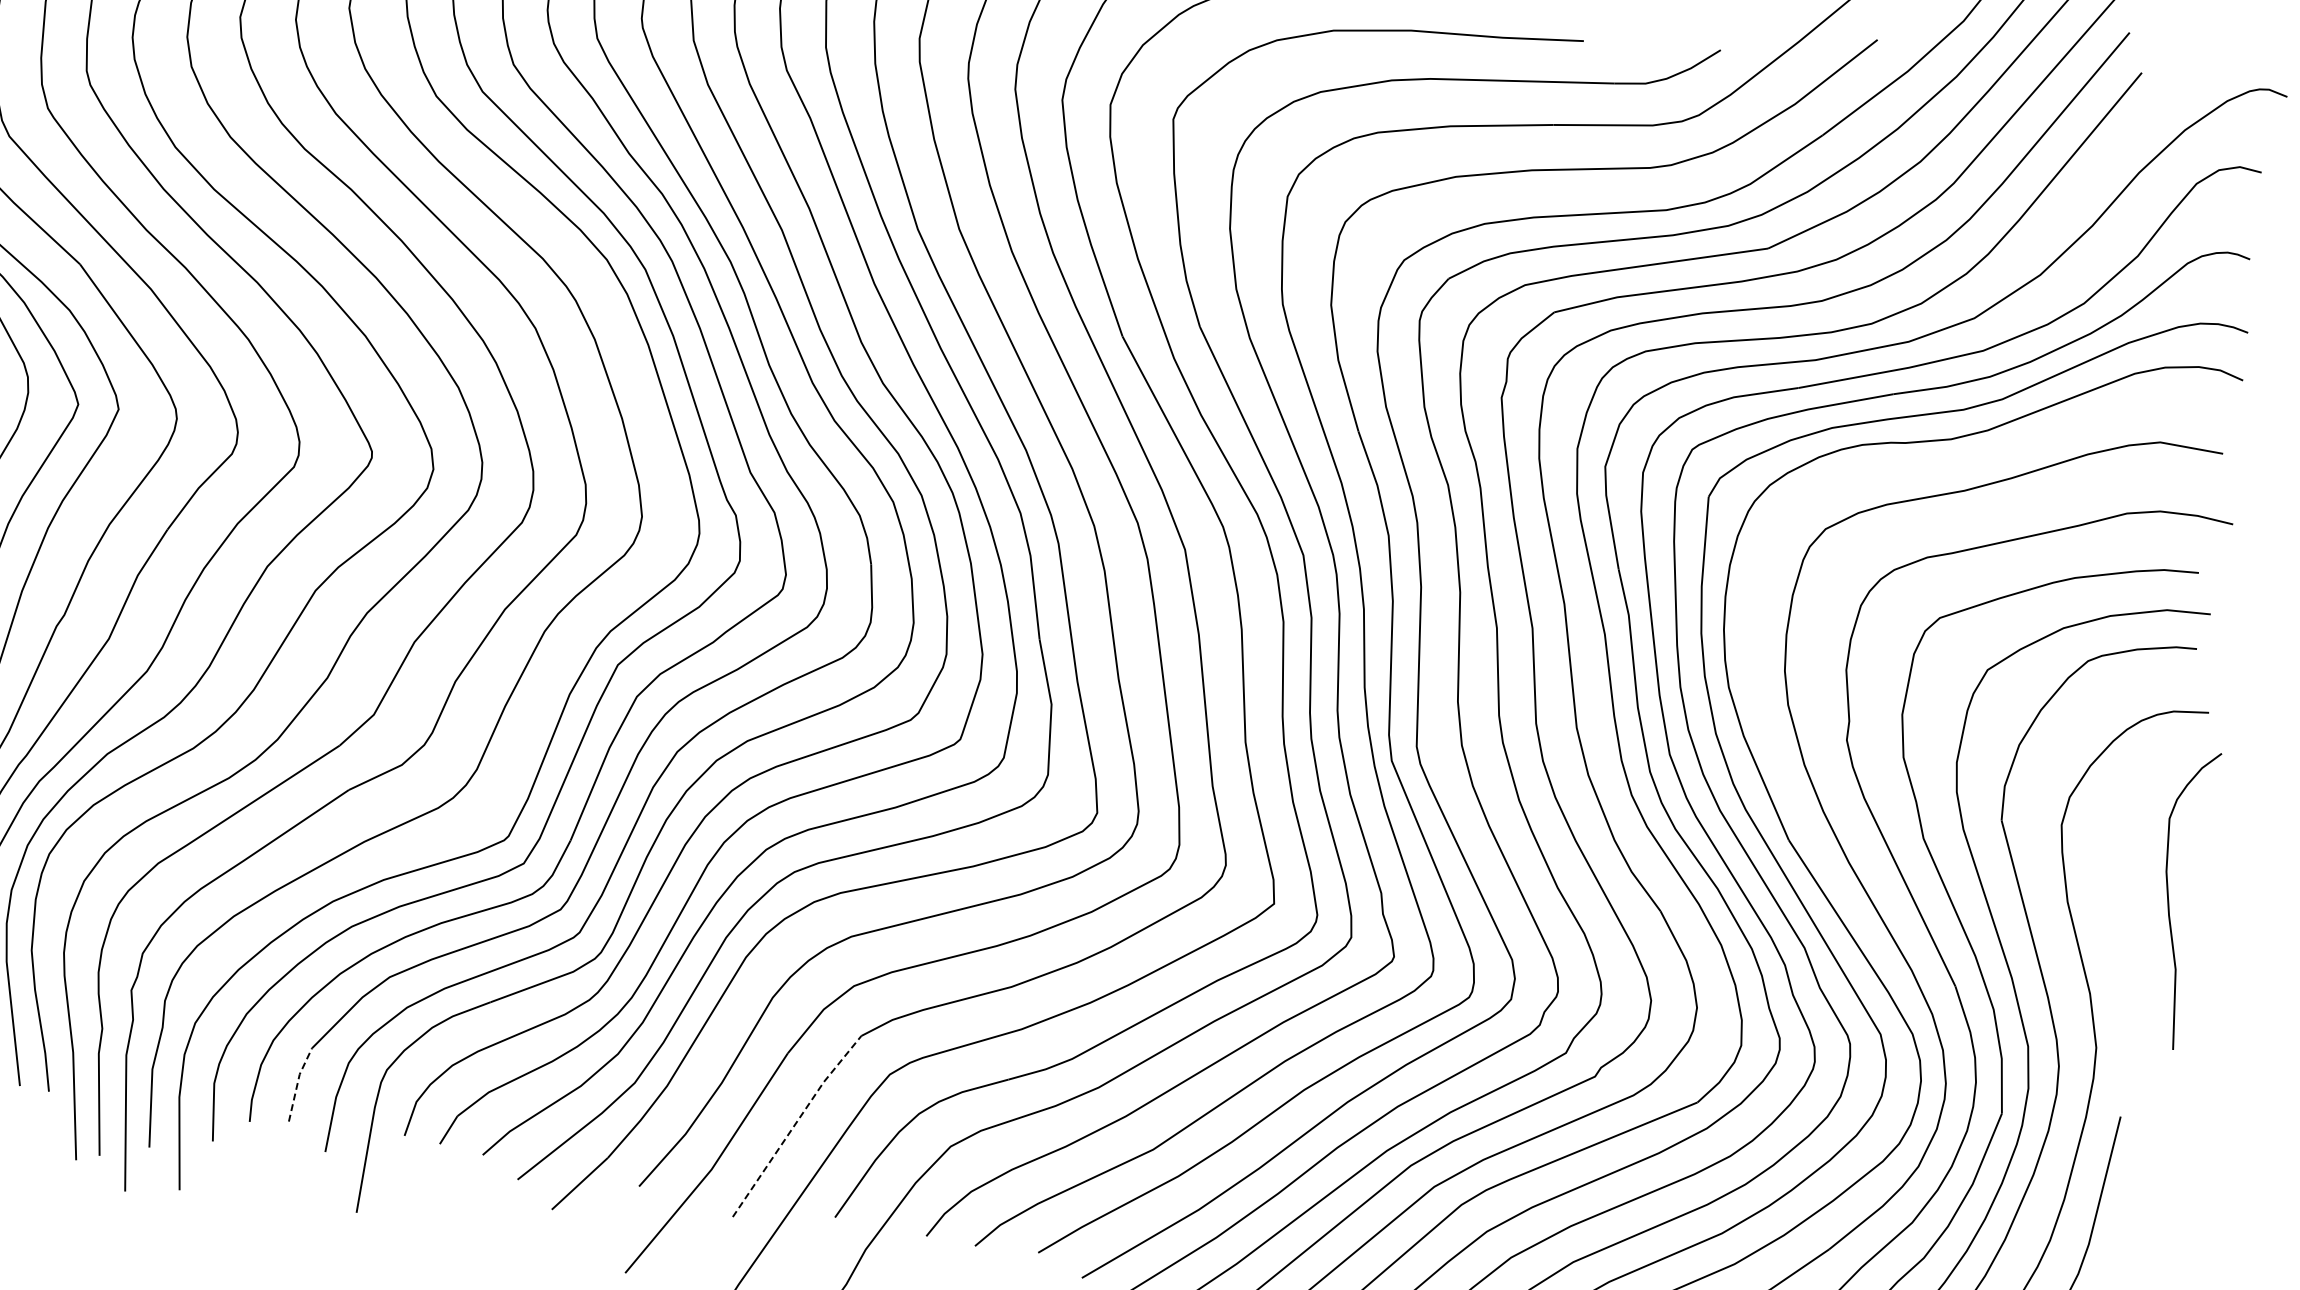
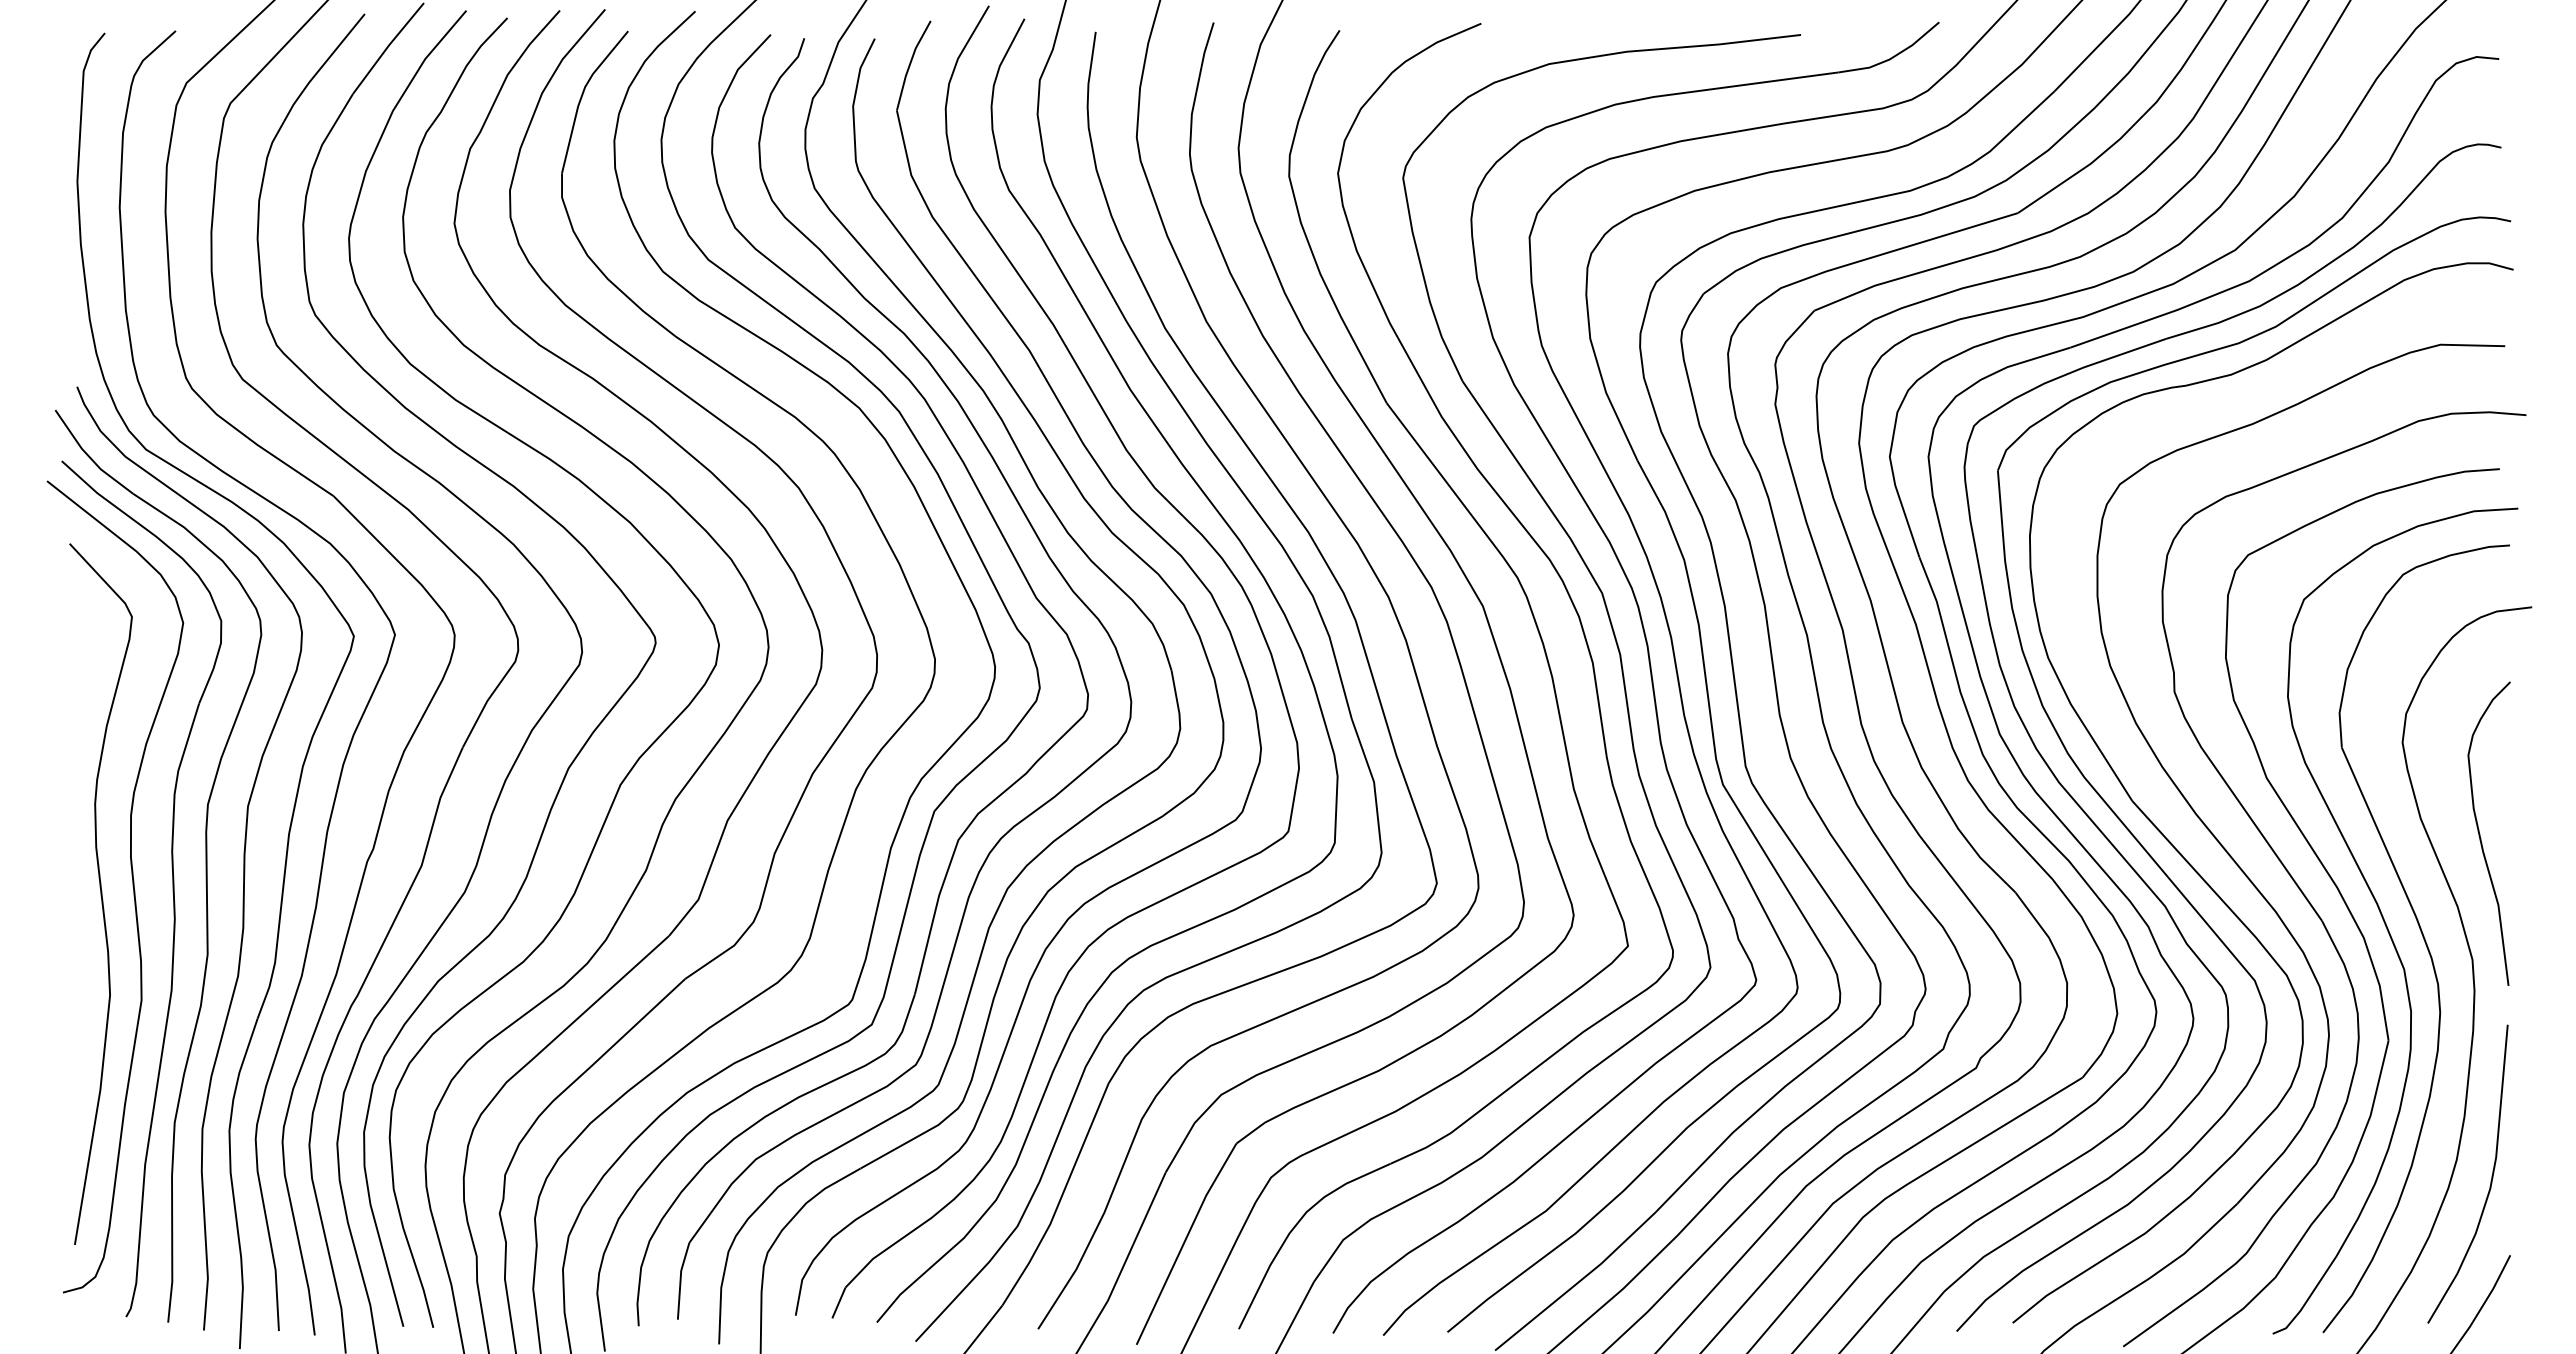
curve: (2169, 896) -> (2480, 833), moved
line: (297, 1082) -> (680, 1279), dashed -> solid
line: (795, 1123) -> (1184, 1241), dashed -> solid

